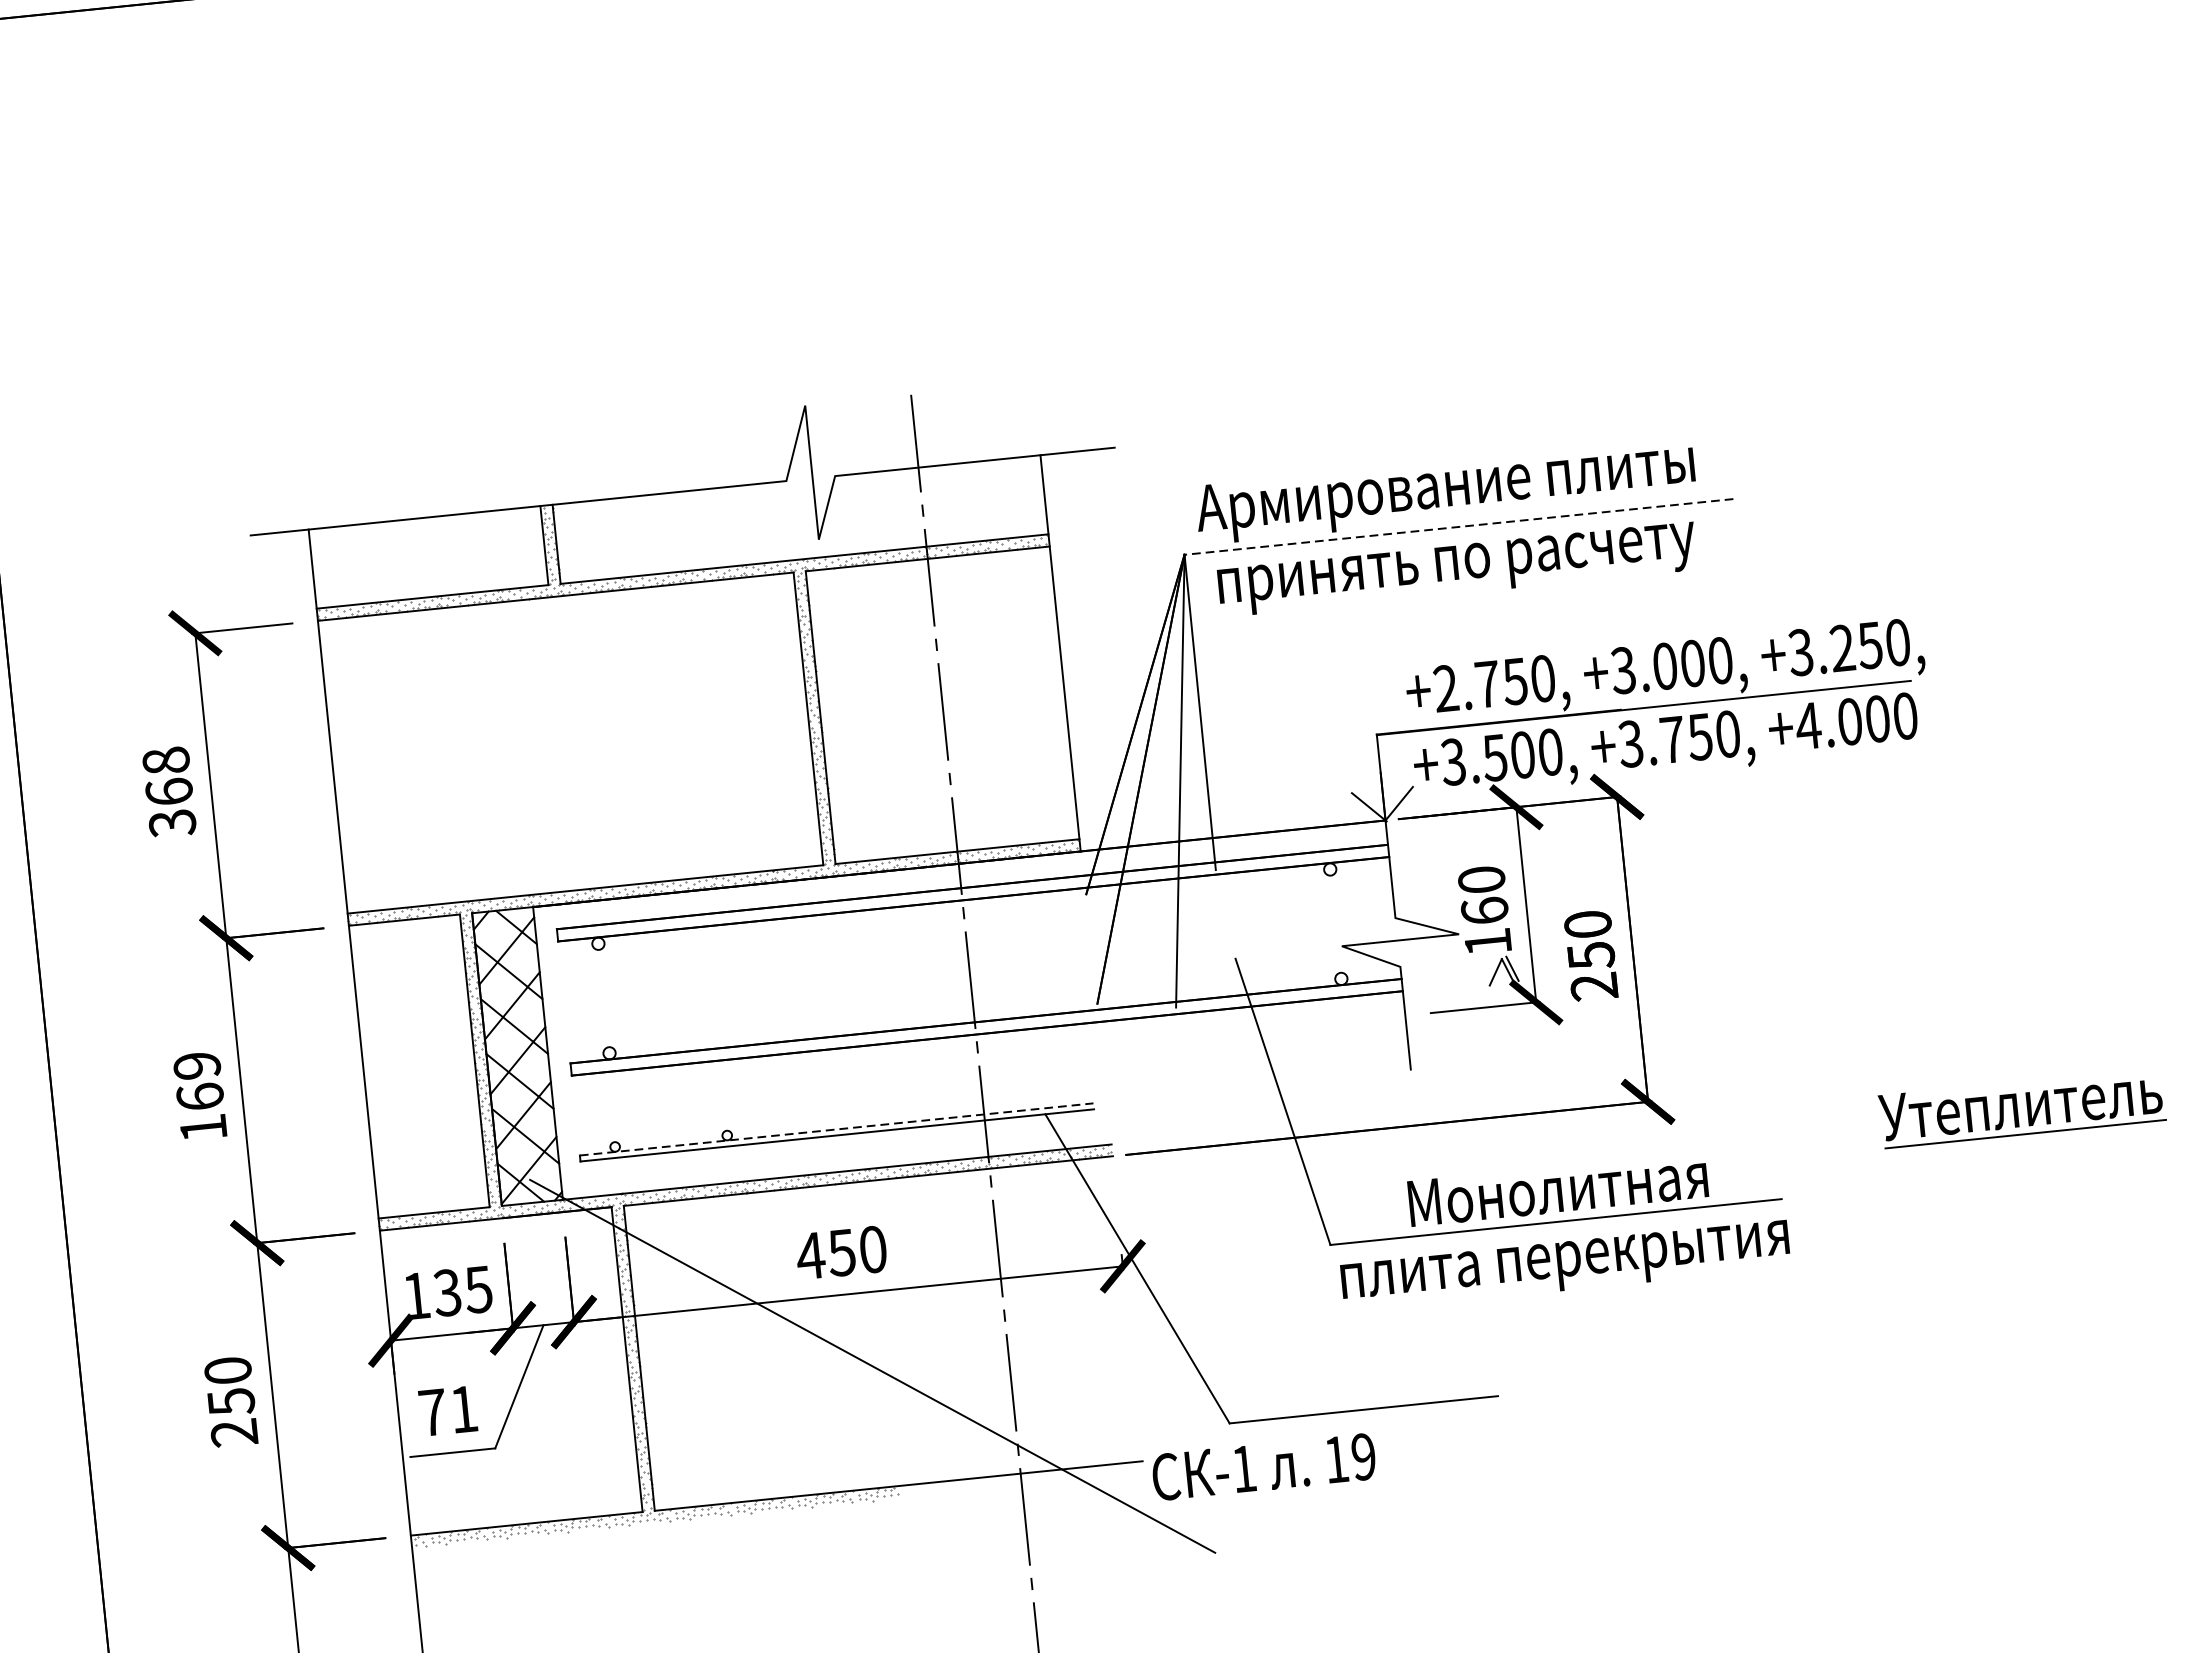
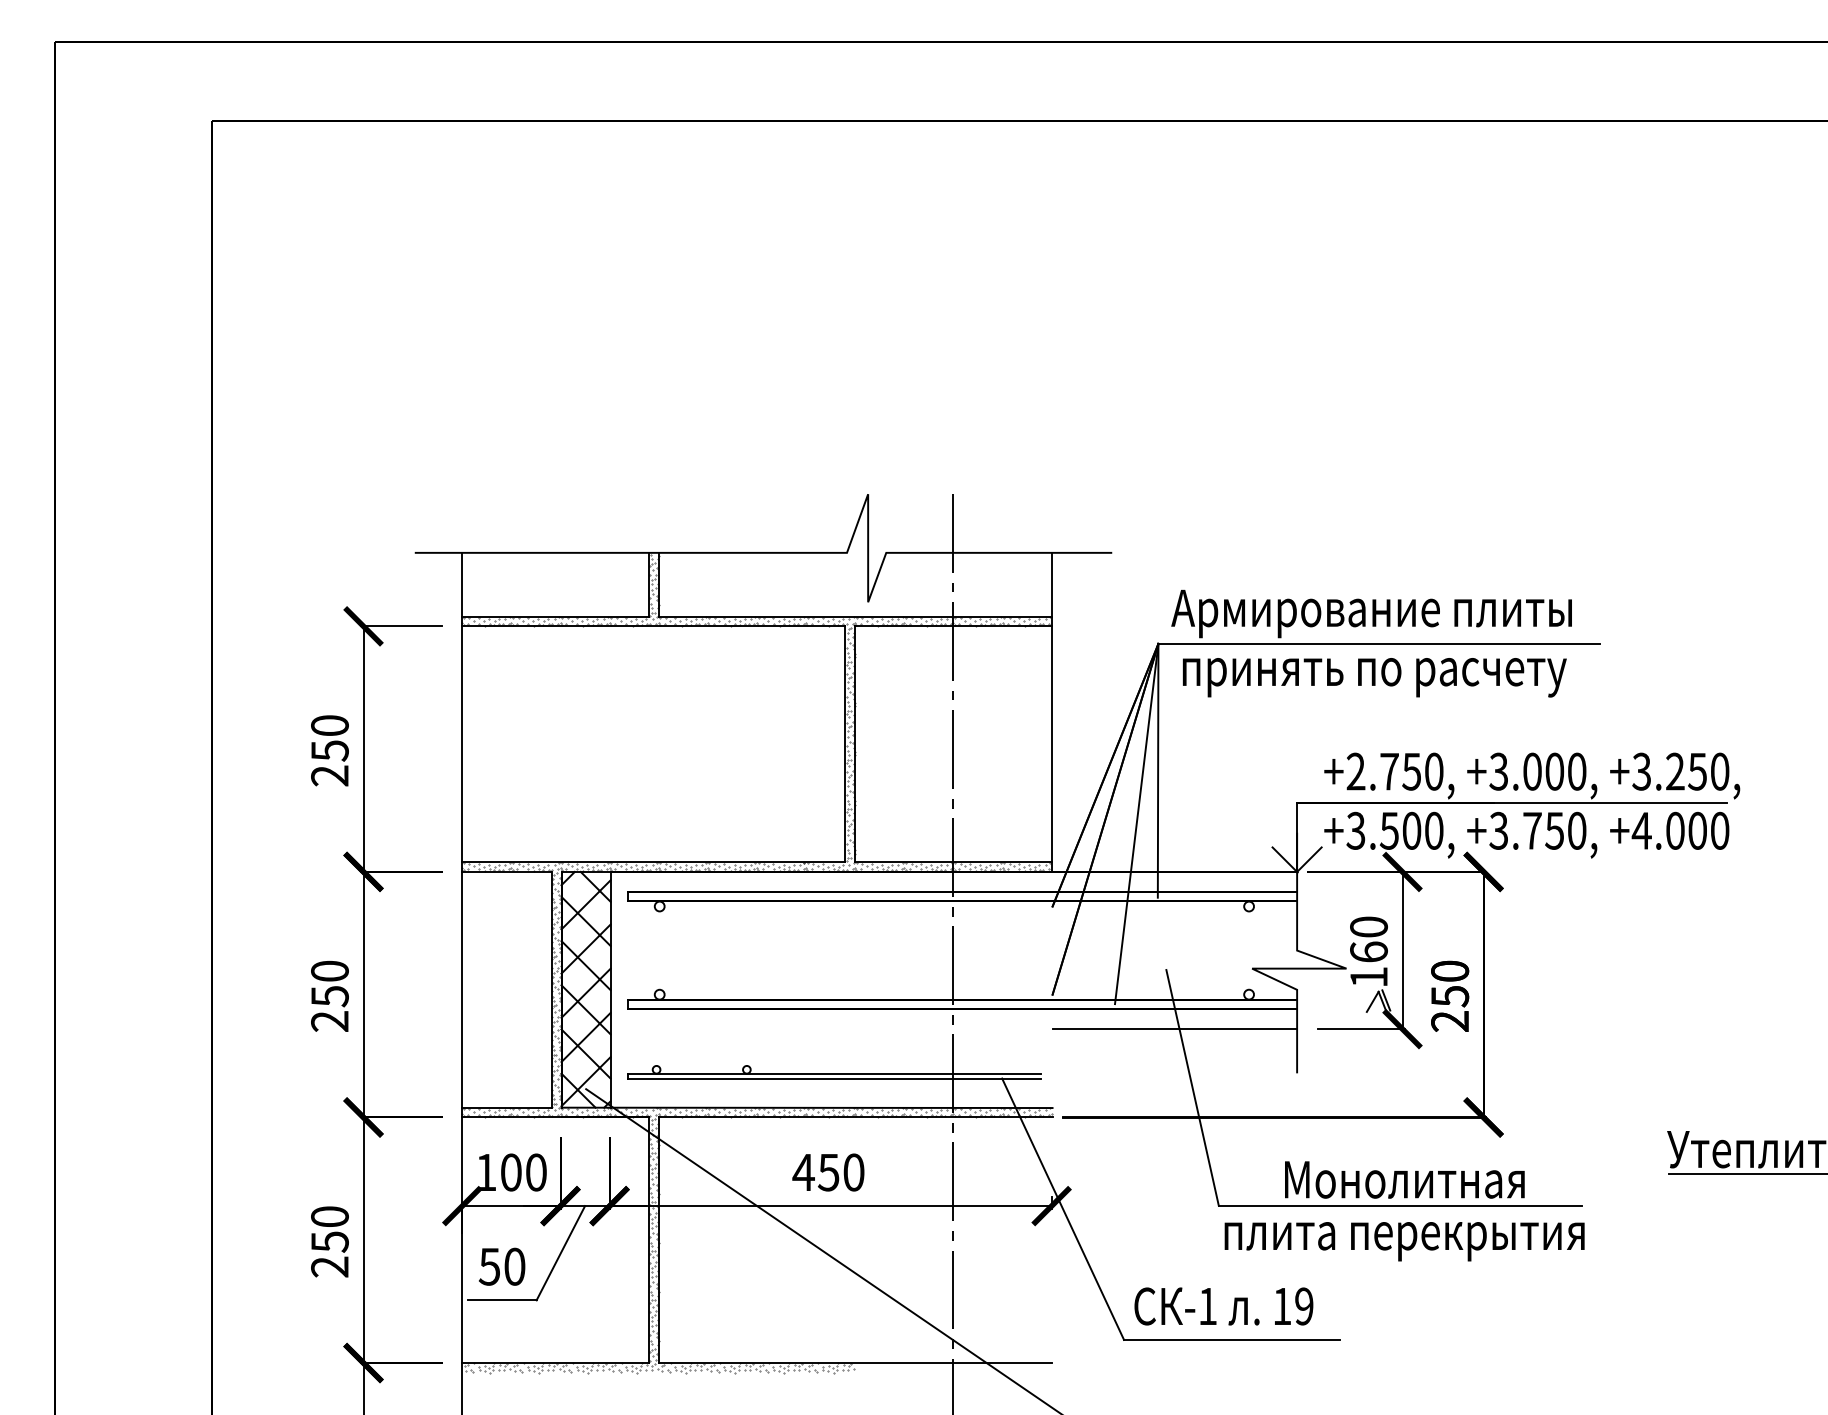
line: (1457, 526) -> (1378, 643), dashed -> solid
text: (168, 791) -> (329, 750), 368 -> 250
line: (1253, 1031) -> (1174, 1029), added
text: (199, 1095) -> (329, 995), 169 -> 250
line: (836, 1129) -> (834, 1073), dashed -> solid
text: (462, 1291) -> (523, 1172), 135 -> 100
text: (447, 1410) -> (501, 1266), 71 -> 50
text: (1263, 1467) -> (1223, 1306), moved

